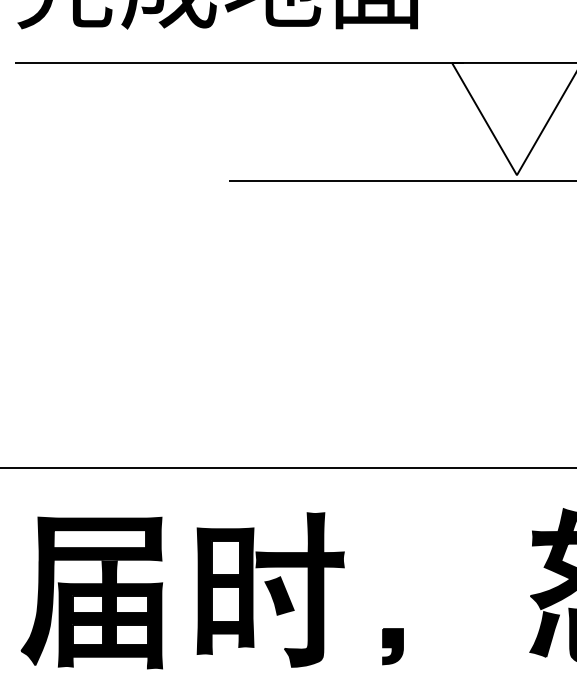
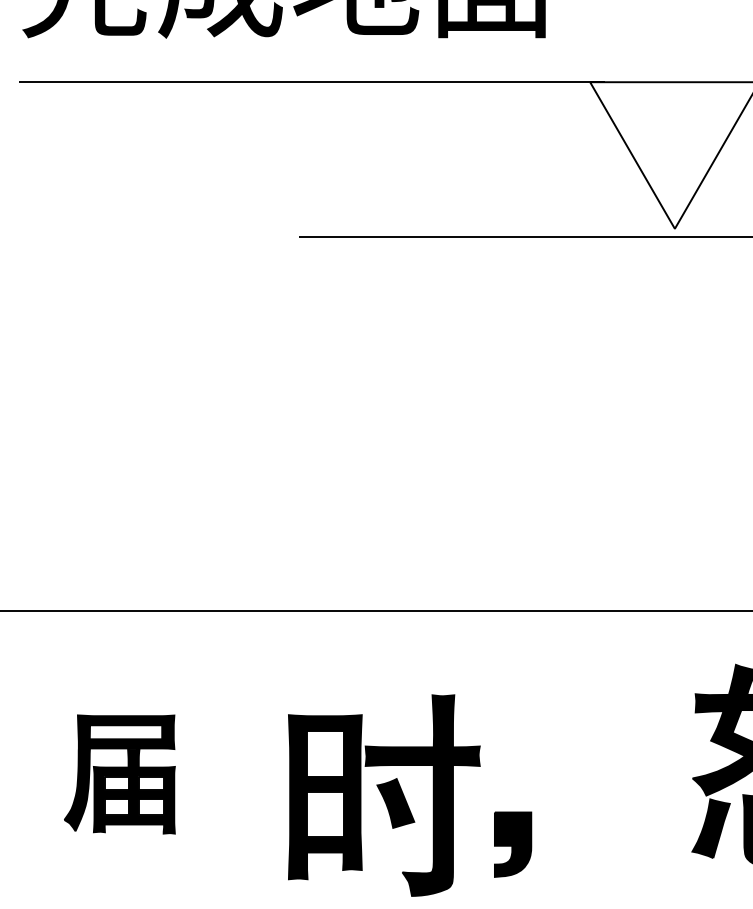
part: (270, 589) -> (384, 795), moved
part: (91, 592) -> (119, 774), size x0.6
part: (392, 646) -> (512, 844), size x1.4

